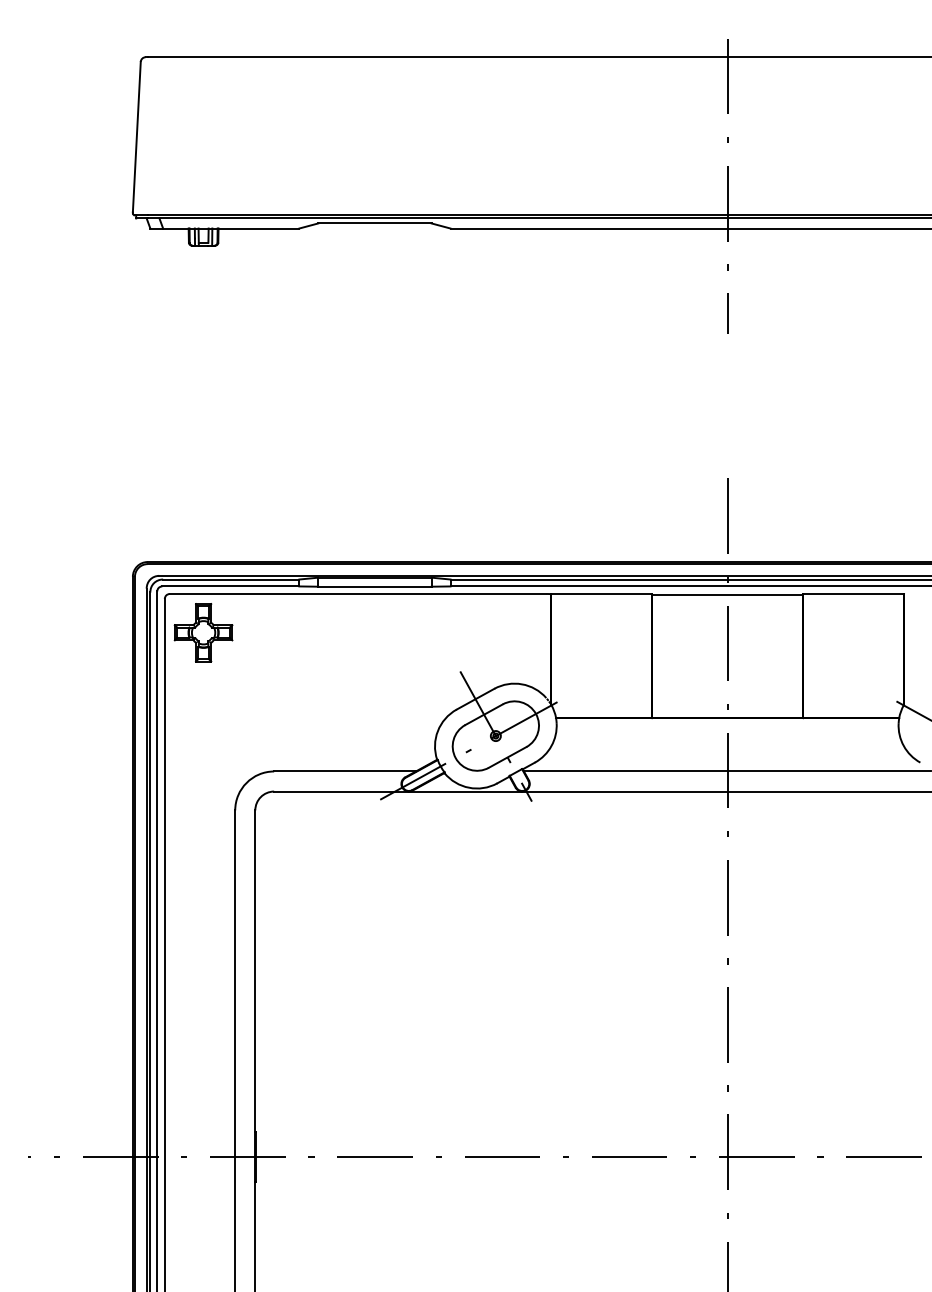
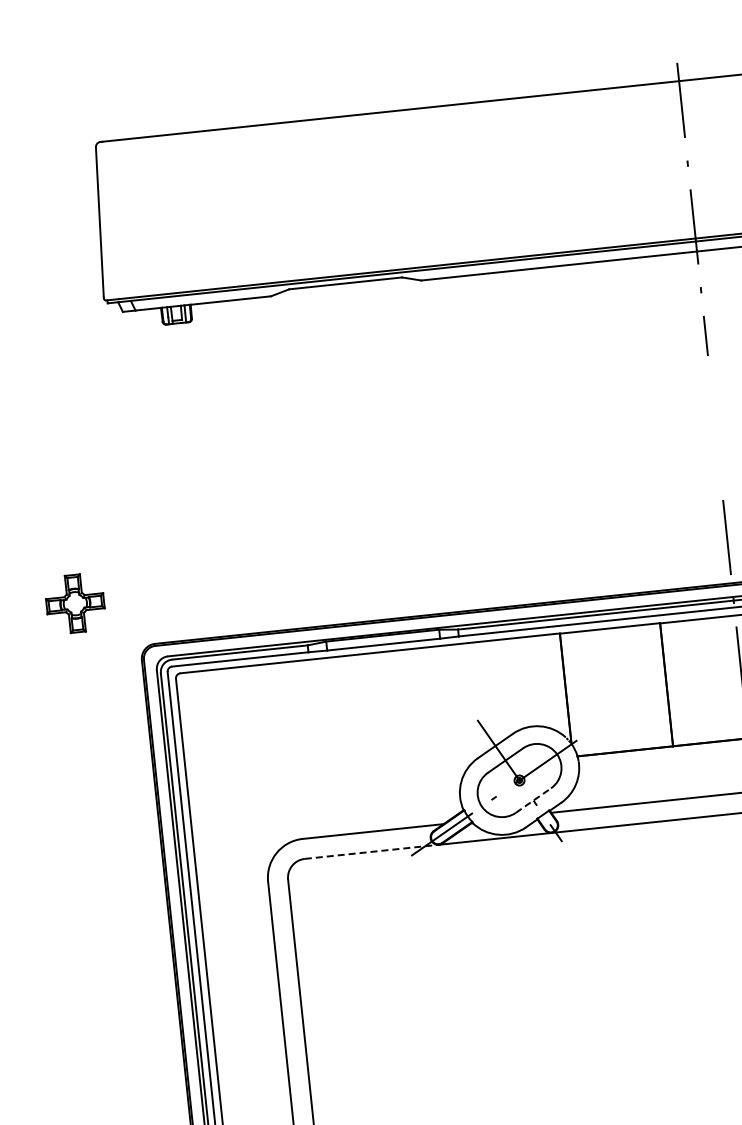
part: (203, 632) -> (75, 603), moved
line: (508, 757) -> (534, 800), solid -> dashed
line: (341, 791) -> (371, 851), solid -> dashed

